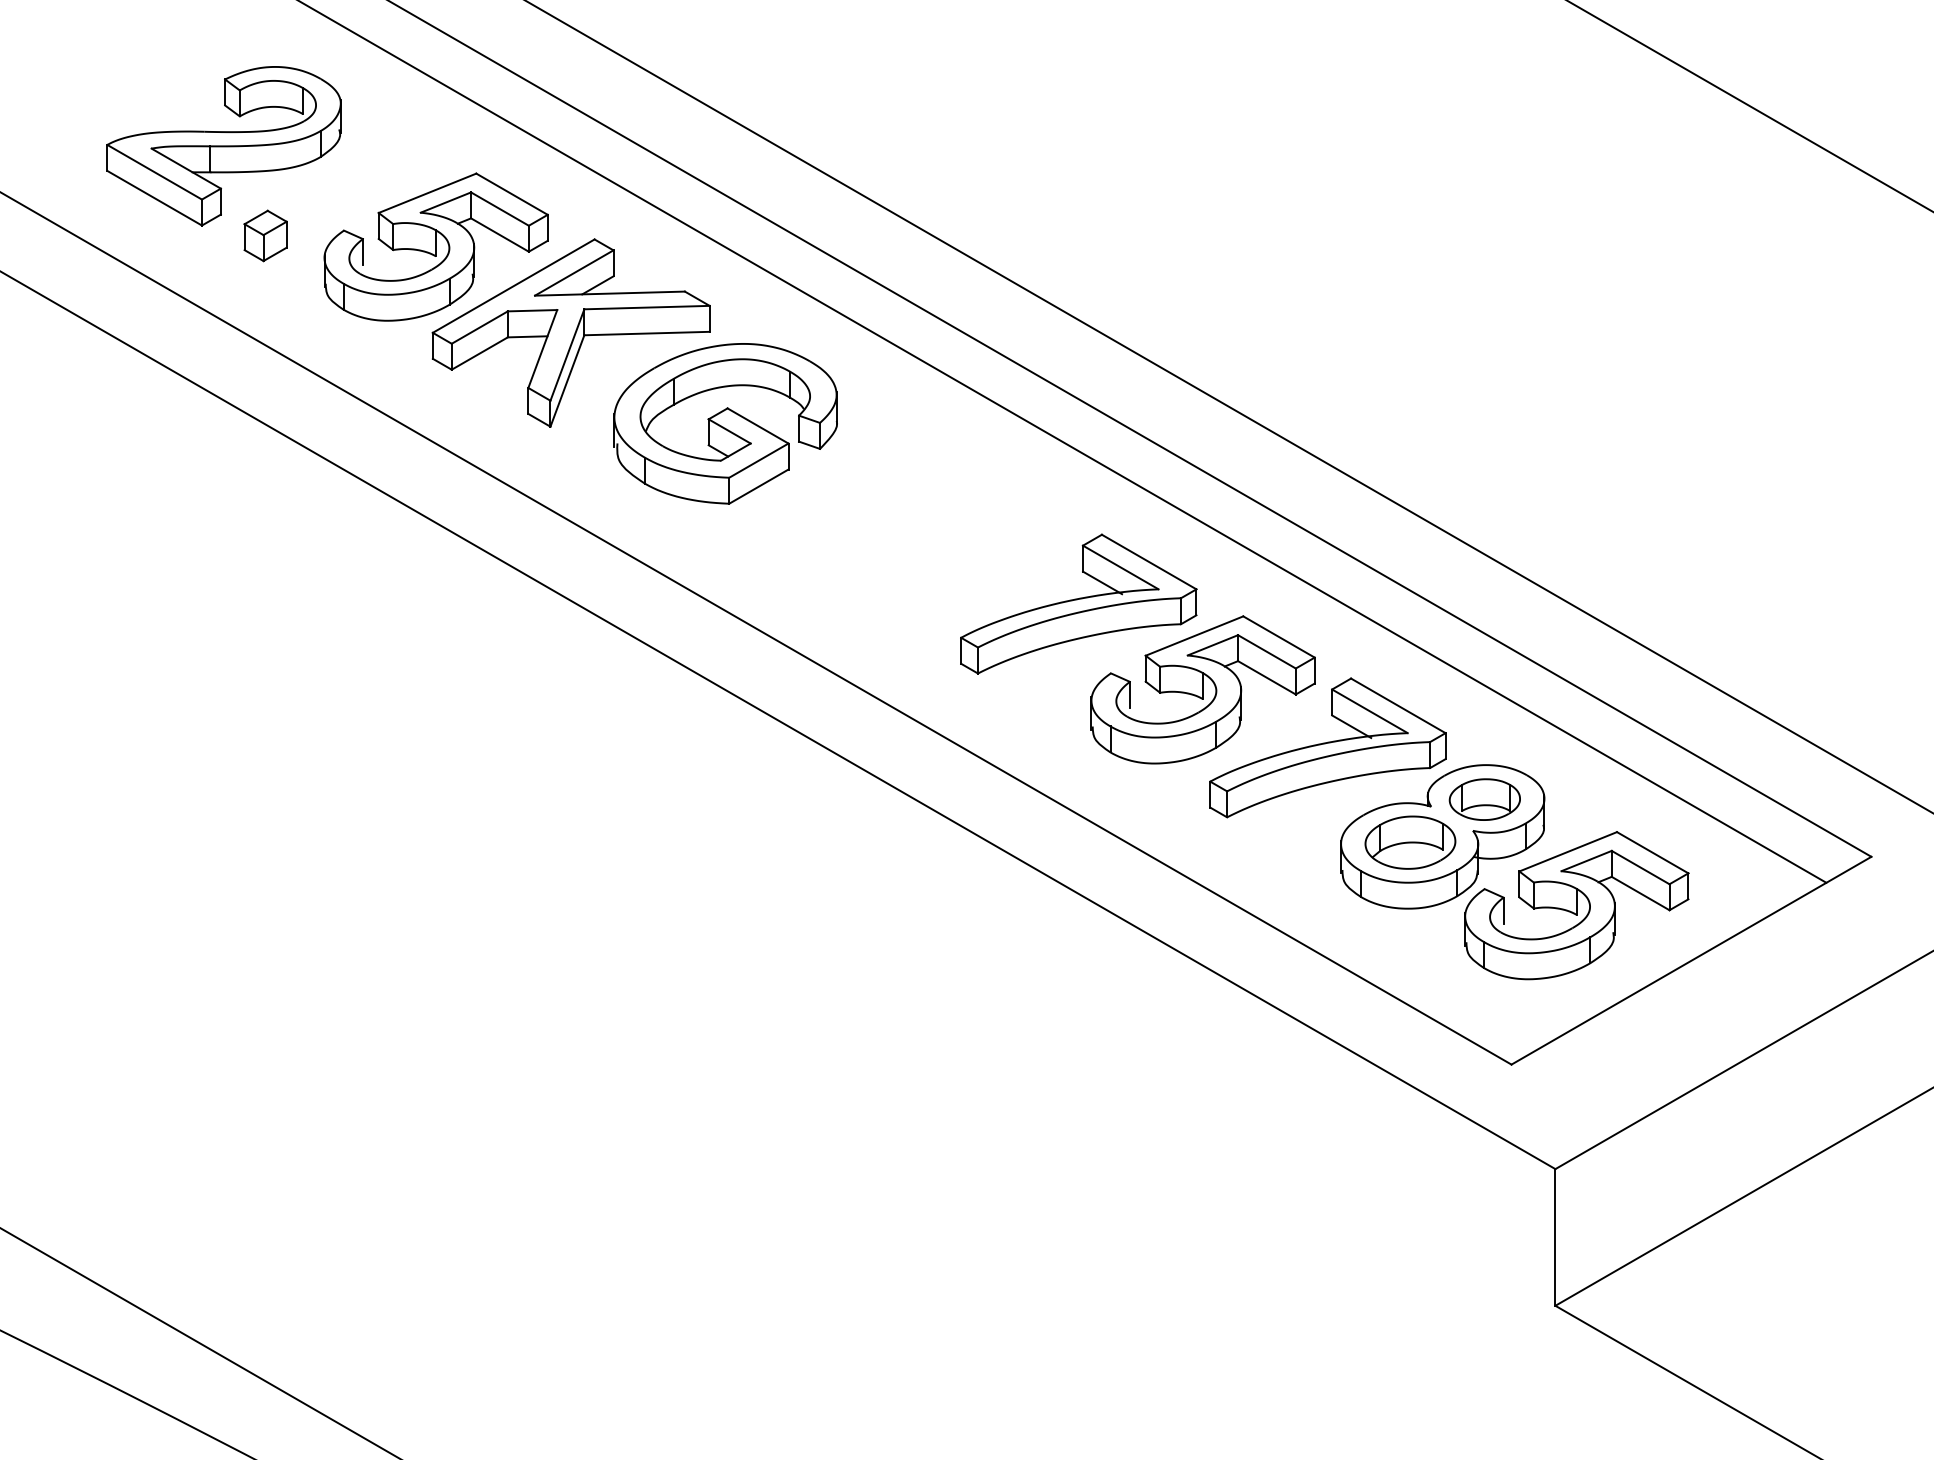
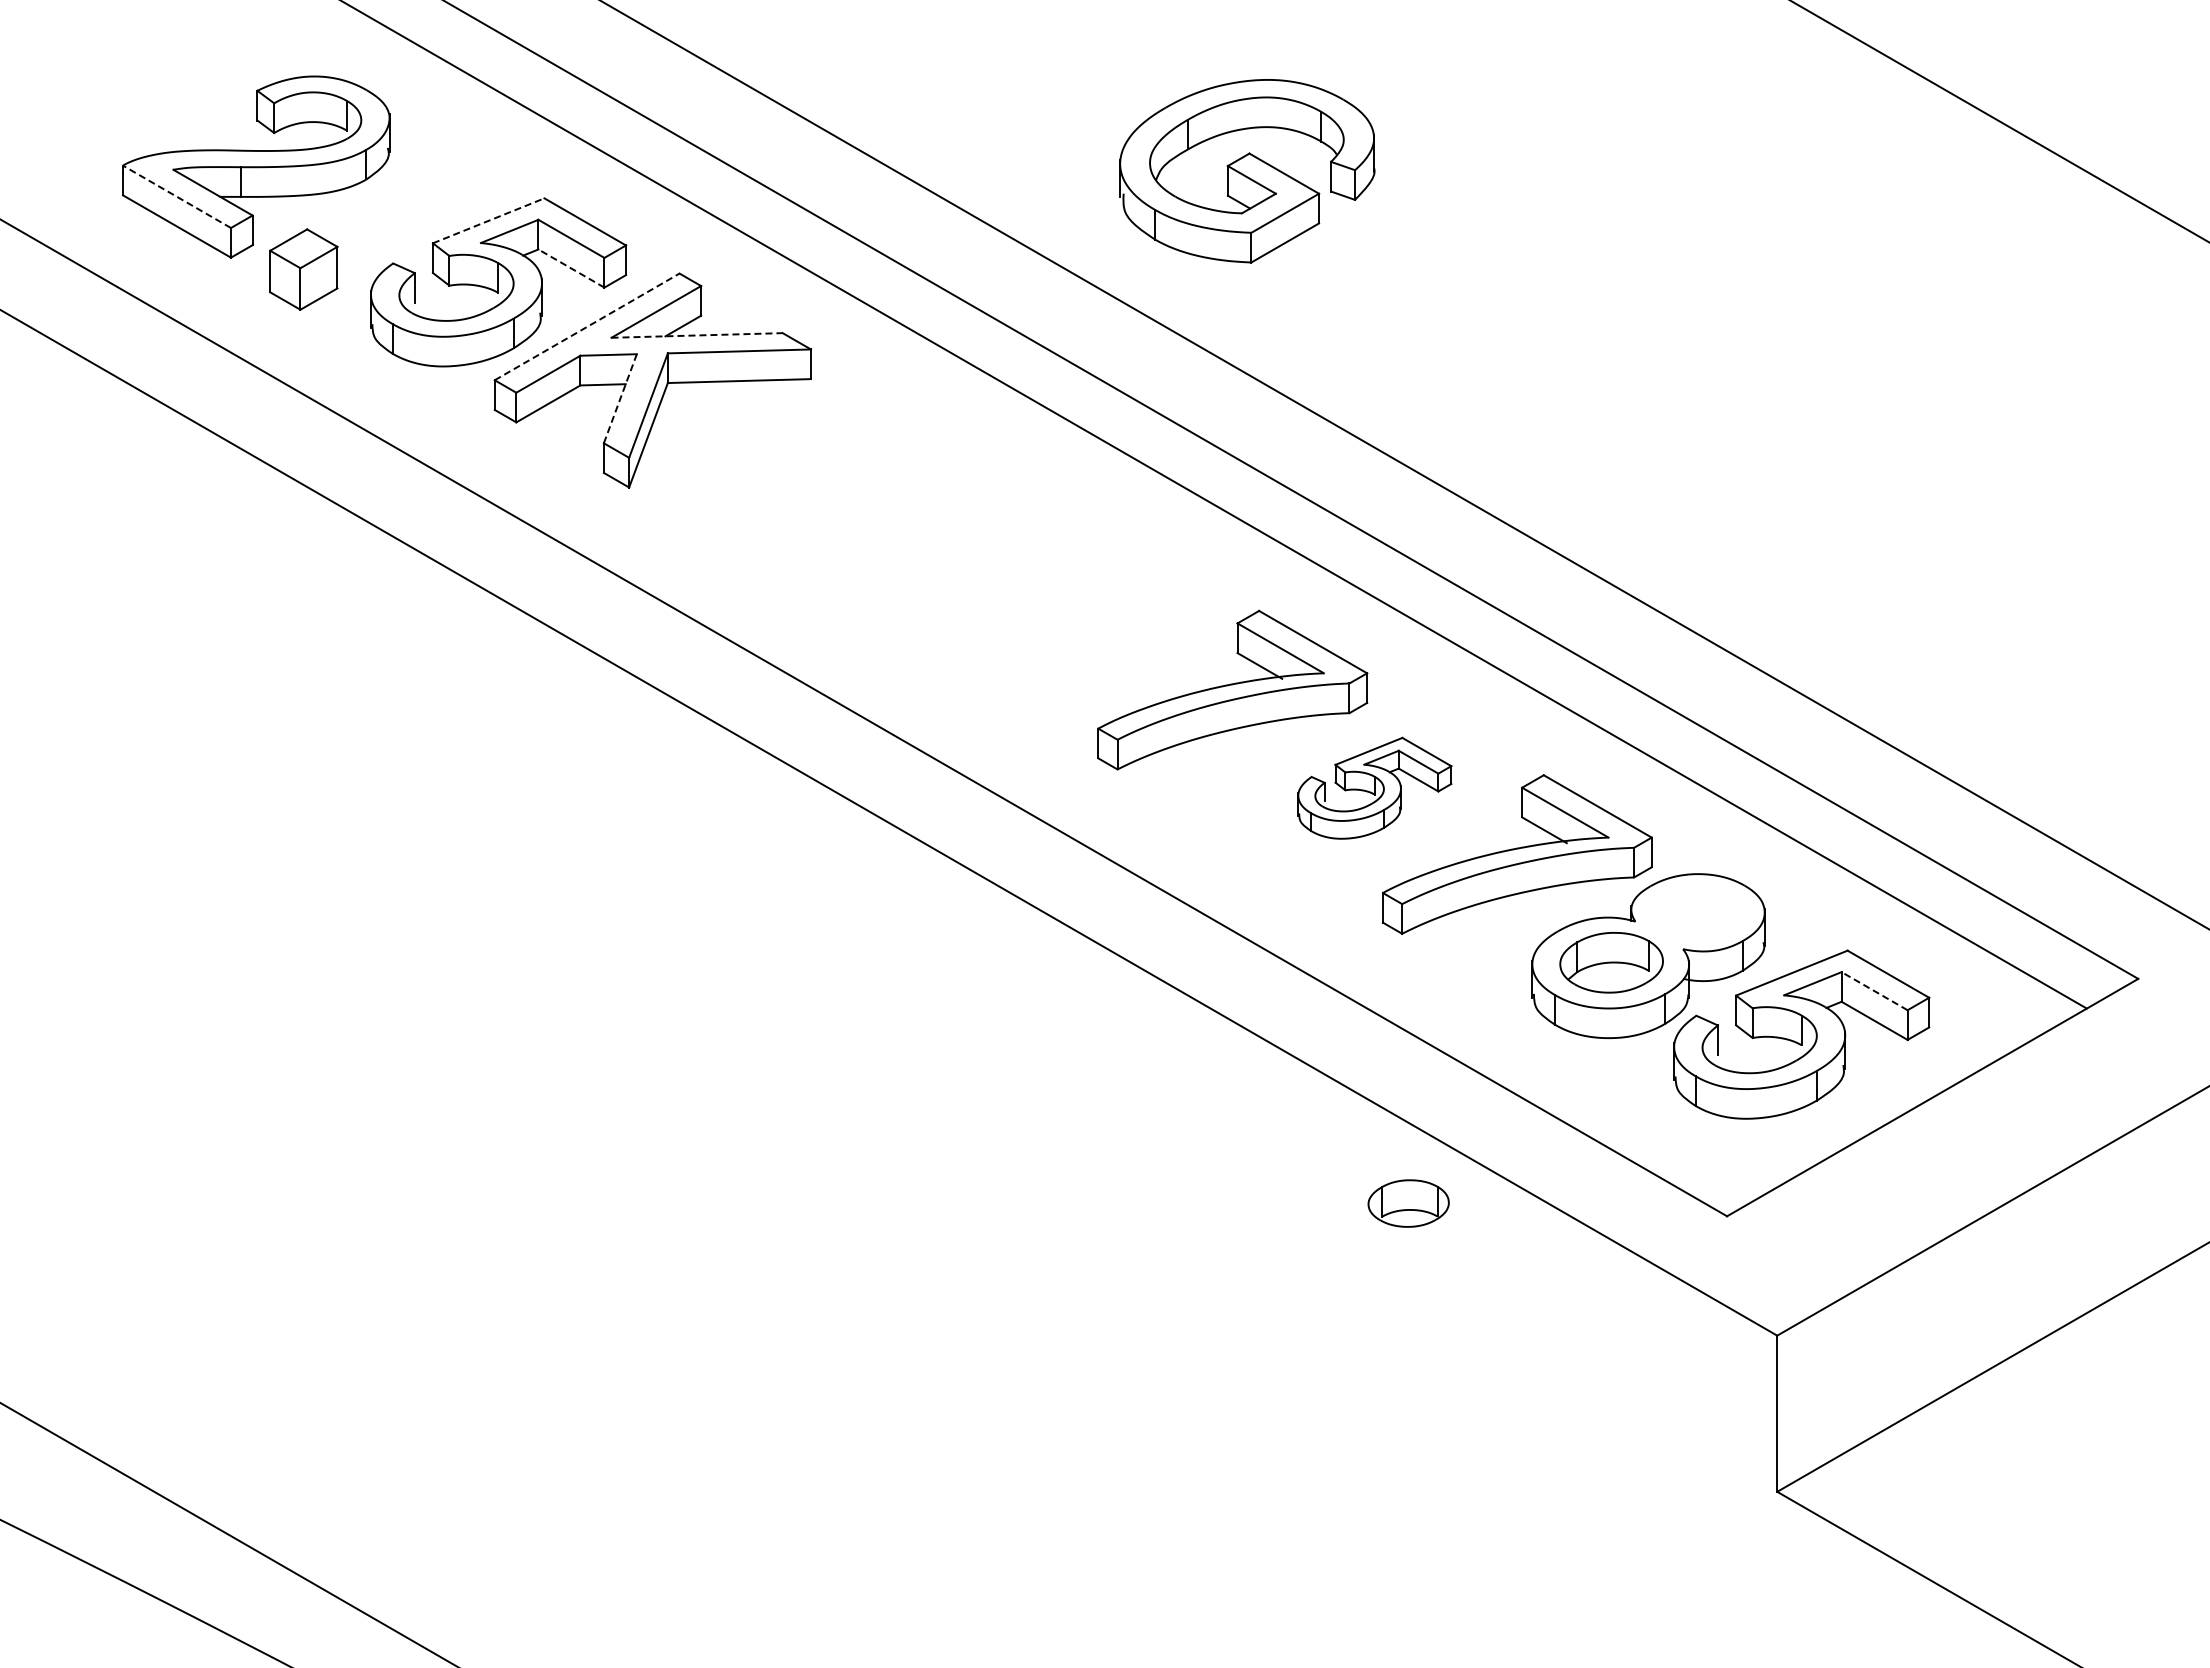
line: (154, 171) -> (176, 196), solid -> dashed
line: (428, 193) -> (489, 220), solid -> dashed
part: (265, 235) -> (303, 269), size x1.4
line: (500, 235) -> (571, 268), solid -> dashed
line: (514, 285) -> (587, 326), solid -> dashed
line: (610, 293) -> (697, 335), solid -> dashed
line: (542, 348) -> (620, 398), solid -> dashed
part: (725, 424) -> (1247, 171), moved
part: (1202, 690) -> (1374, 788), size x0.6
part: (1484, 799) -> (1408, 1203), moved
line: (1640, 866) -> (1874, 990), solid -> dashed

